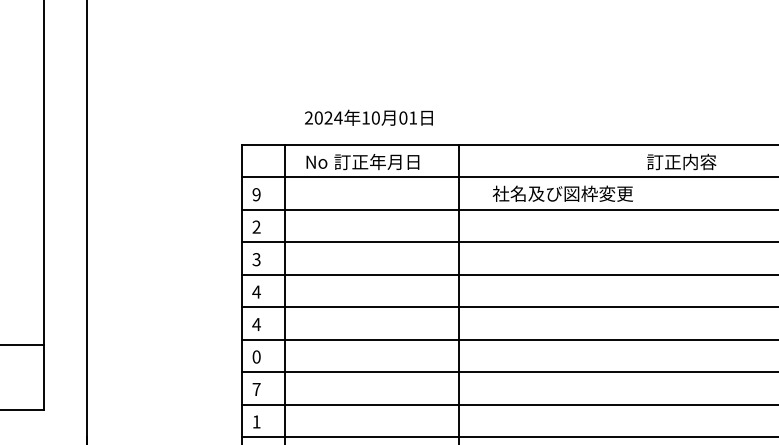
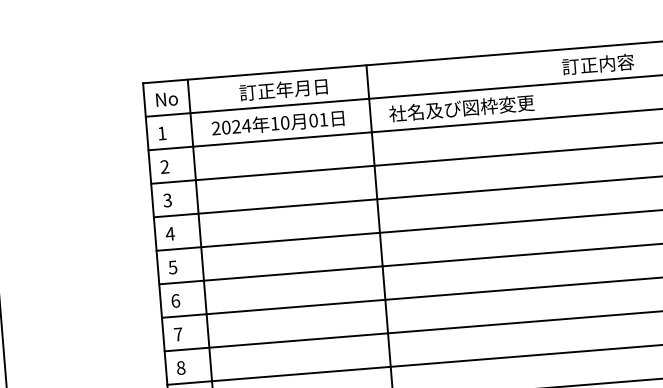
text: (368, 117) -> (277, 122), moved
text: (316, 161) -> (166, 98), moved
text: (562, 193) -> (461, 108), moved
text: (256, 194) -> (162, 133), 9 -> 1
text: (256, 324) -> (172, 267), 4 -> 5
text: (256, 356) -> (175, 300), 0 -> 6
text: (256, 421) -> (180, 367), 1 -> 8

